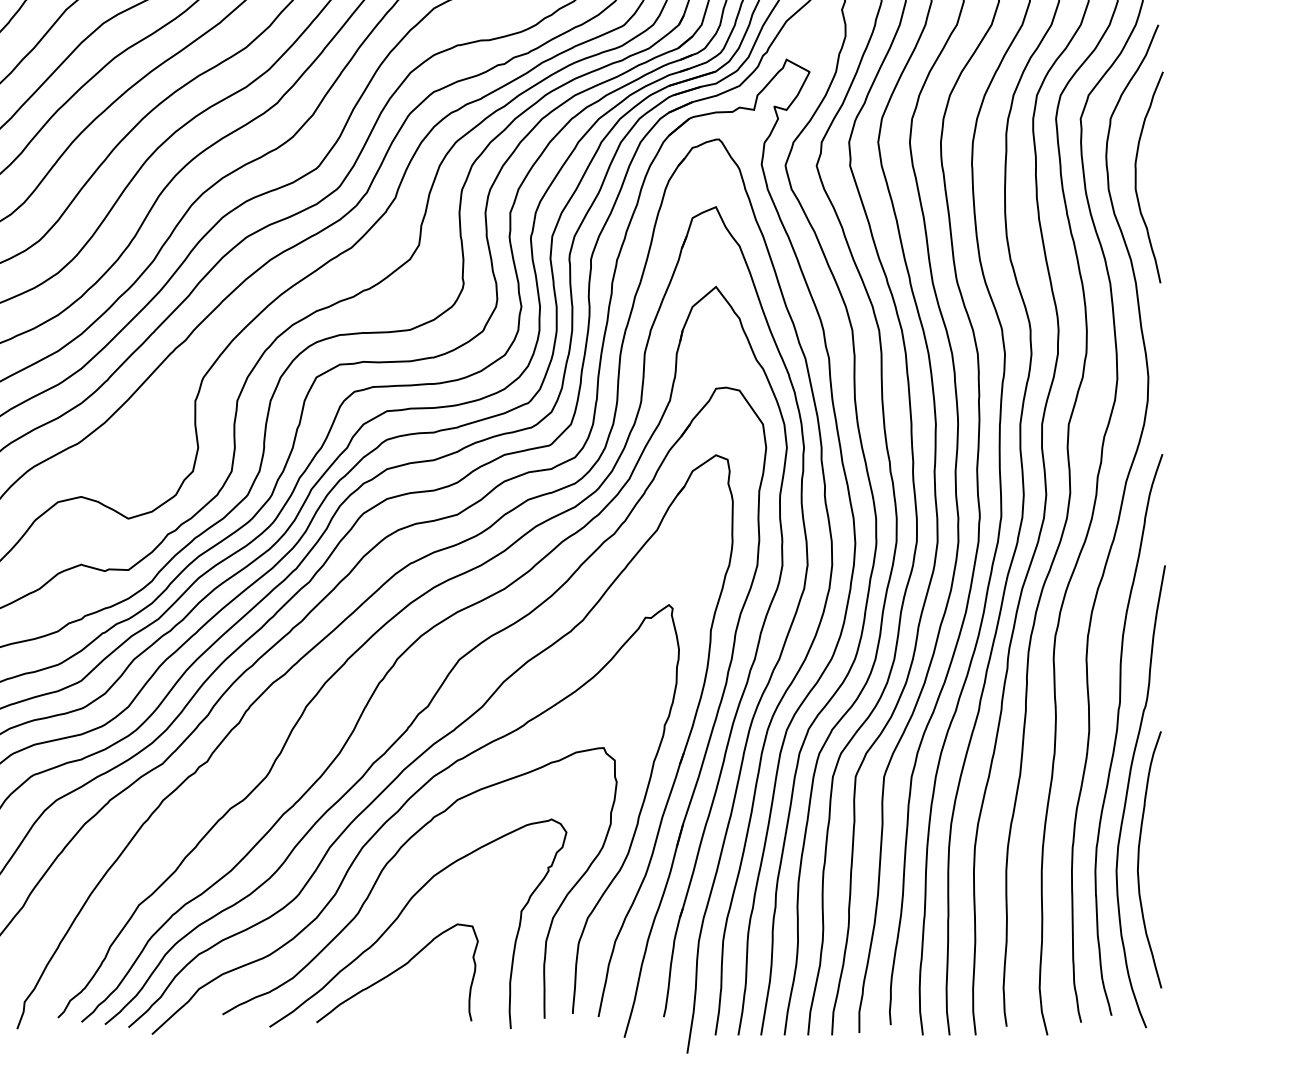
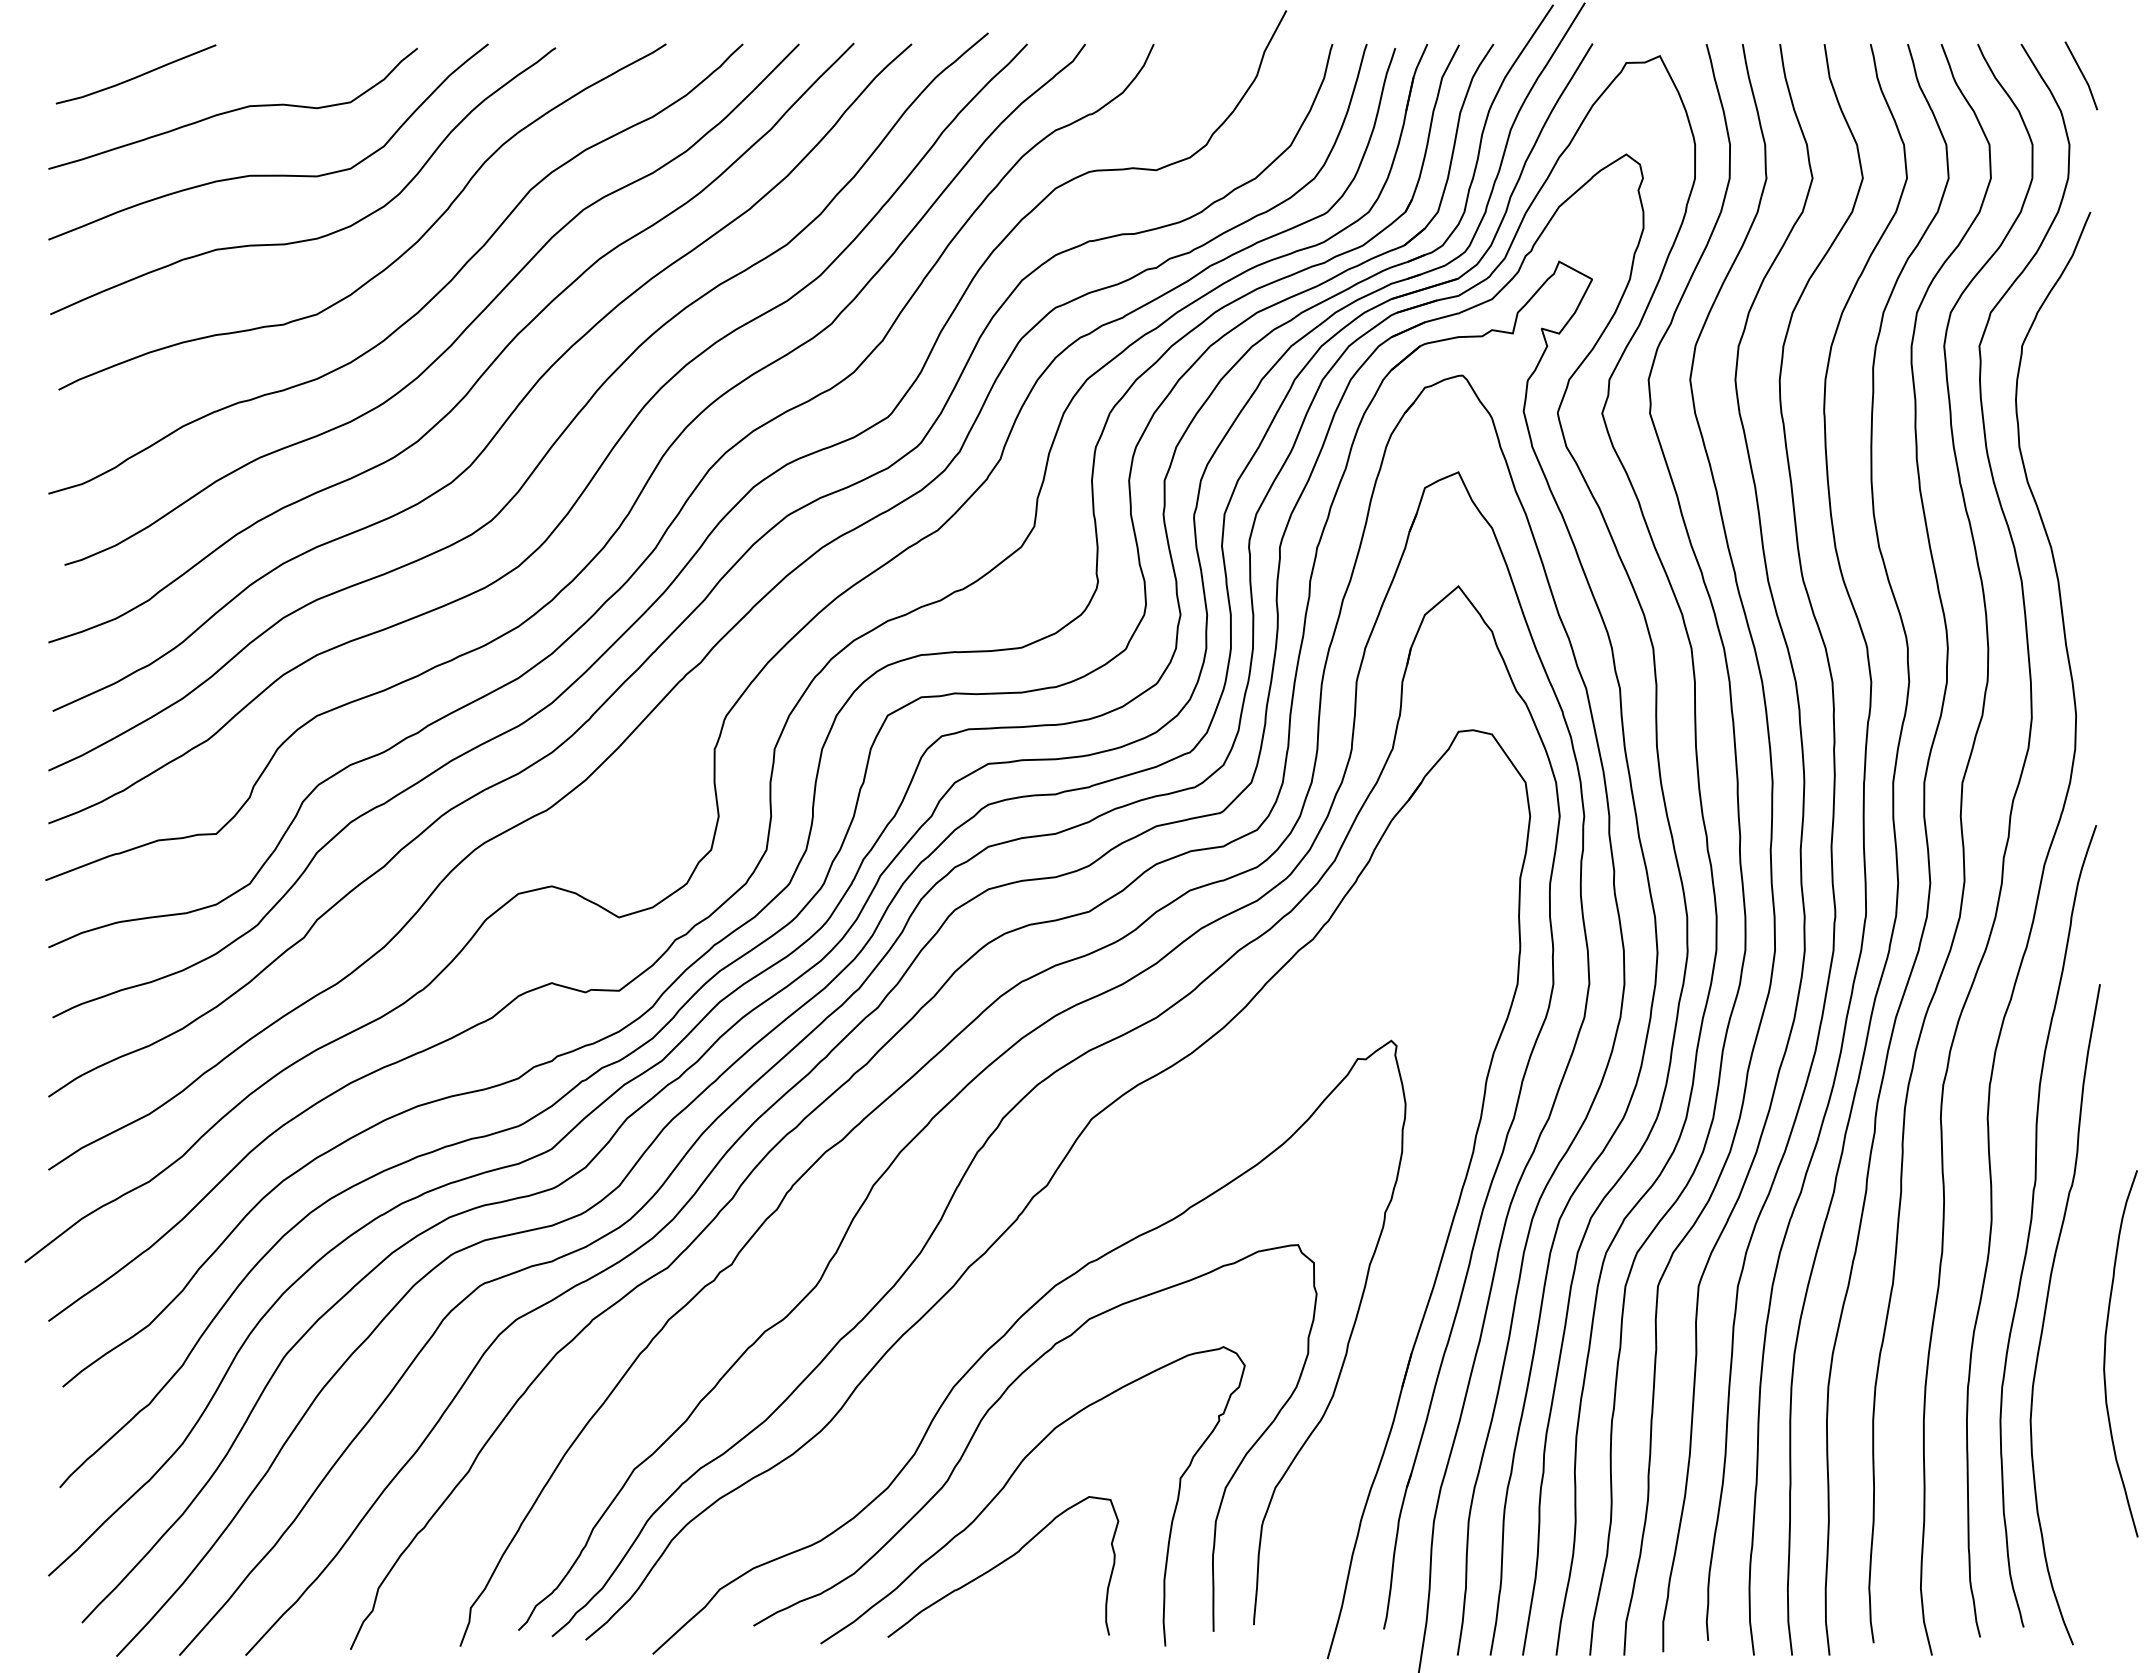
curve: (1136, 177) -> (2058, 430), removed
part: (430, 740) -> (1050, 1234), removed
curve: (1138, 859) -> (2105, 1353), moved

